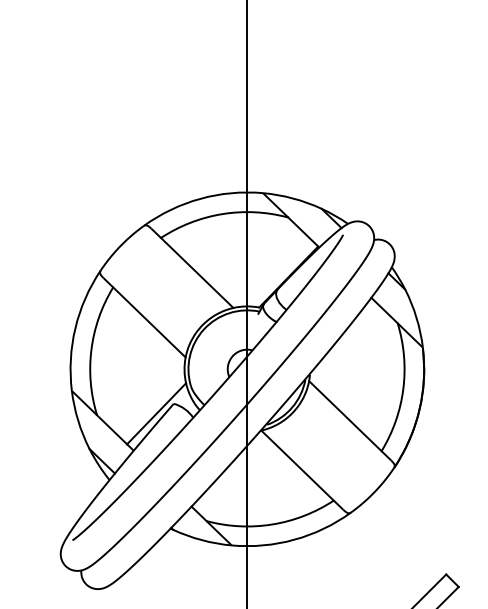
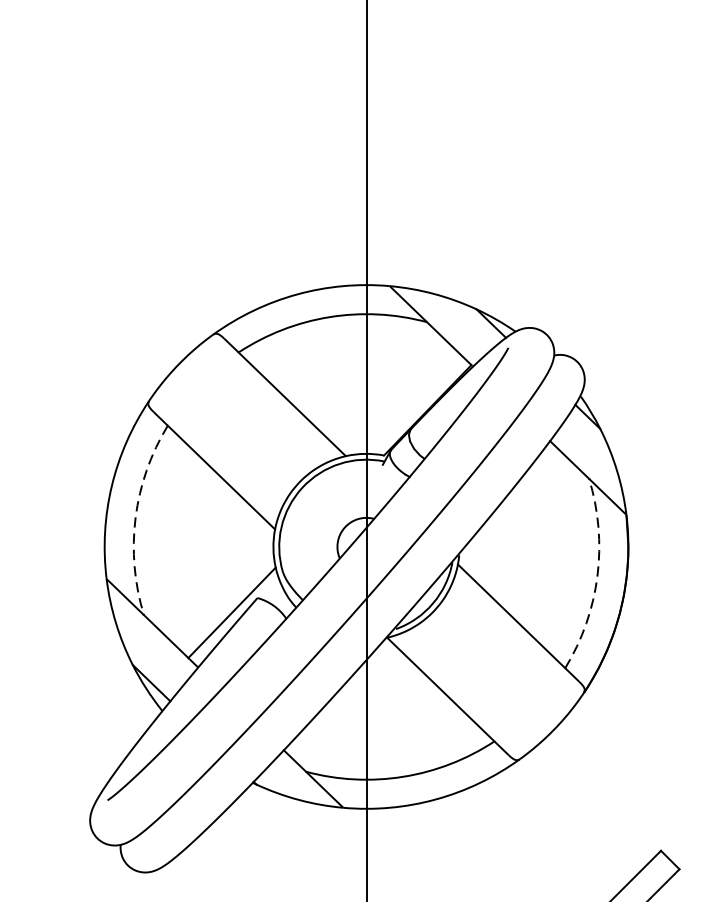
arc: (91, 349) -> (135, 517), solid -> dashed
arc: (403, 388) -> (597, 575), solid -> dashed

